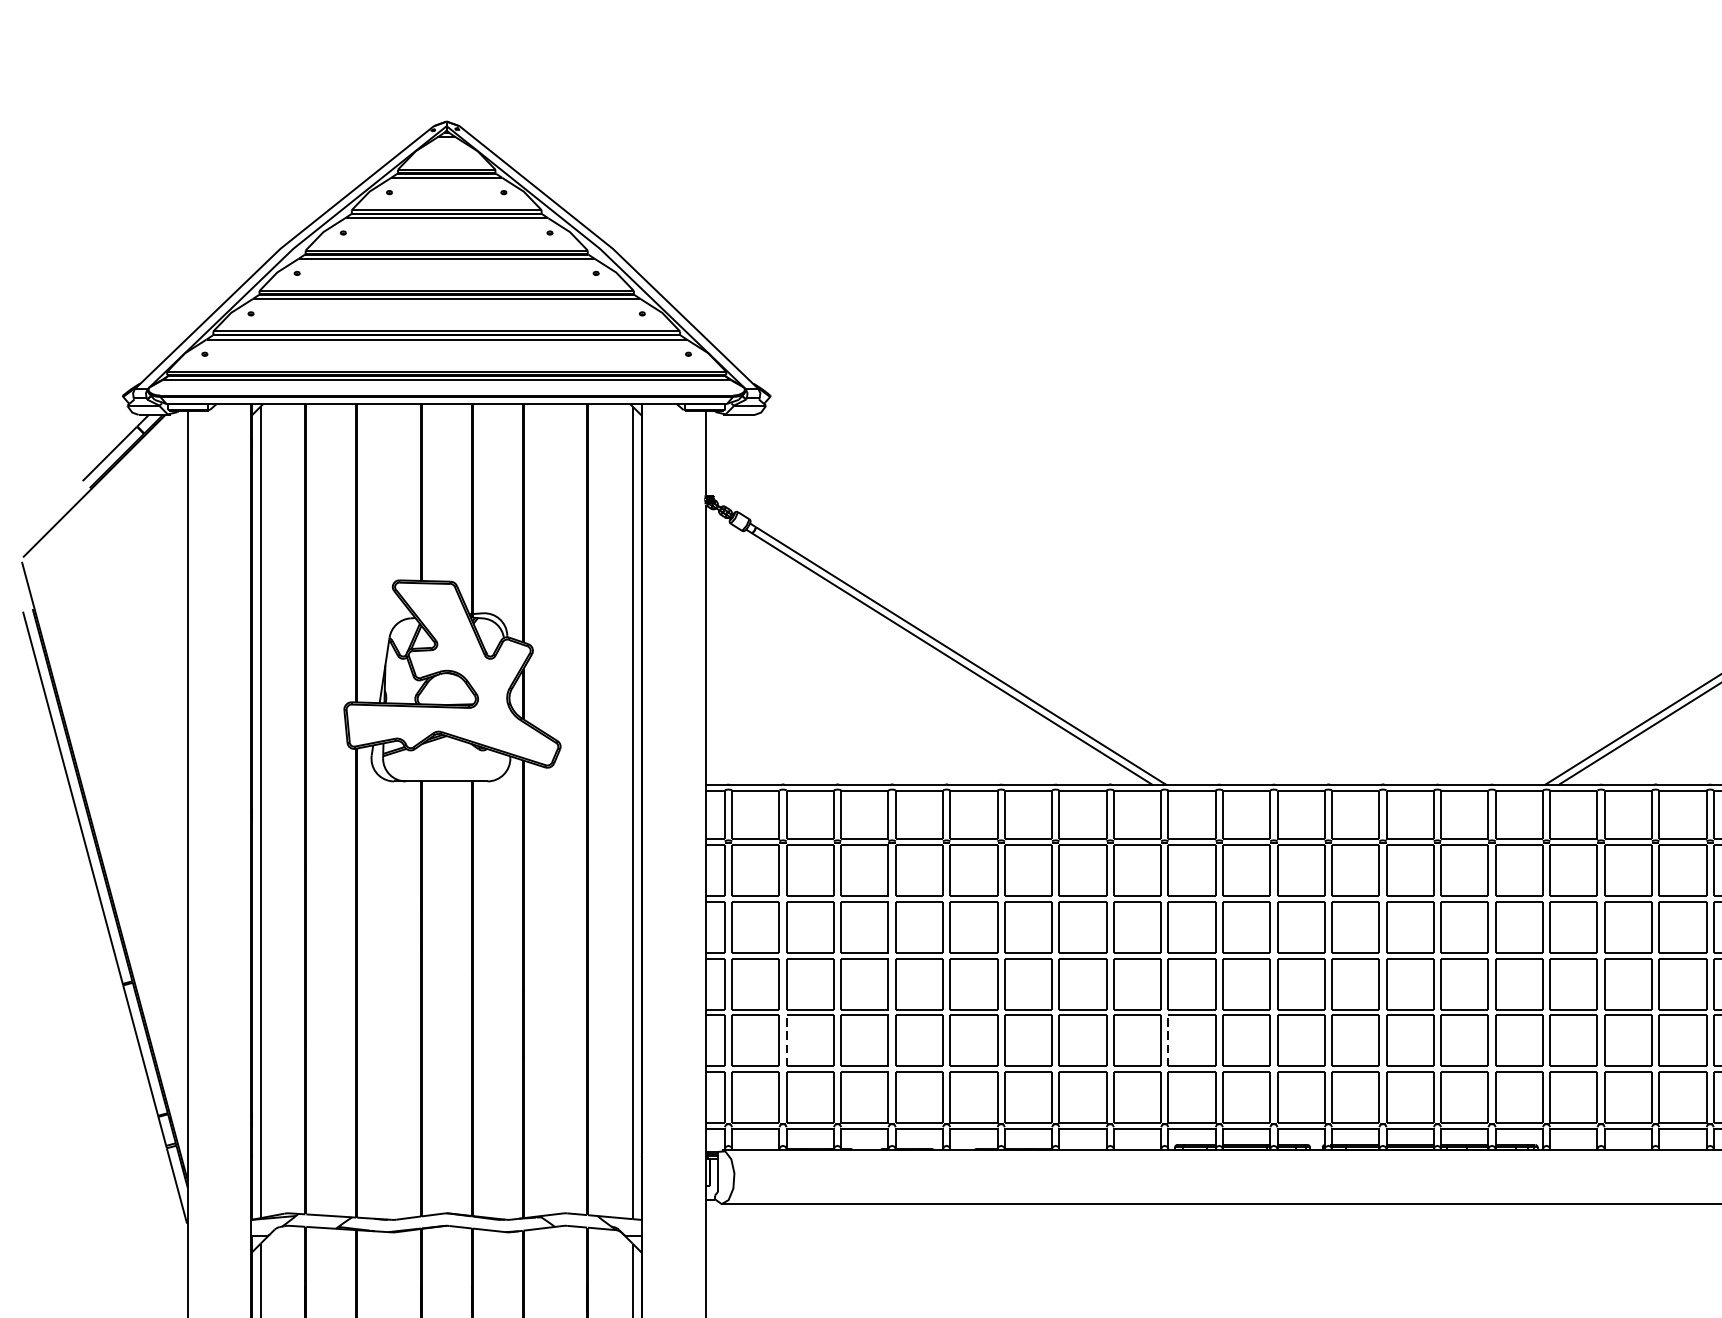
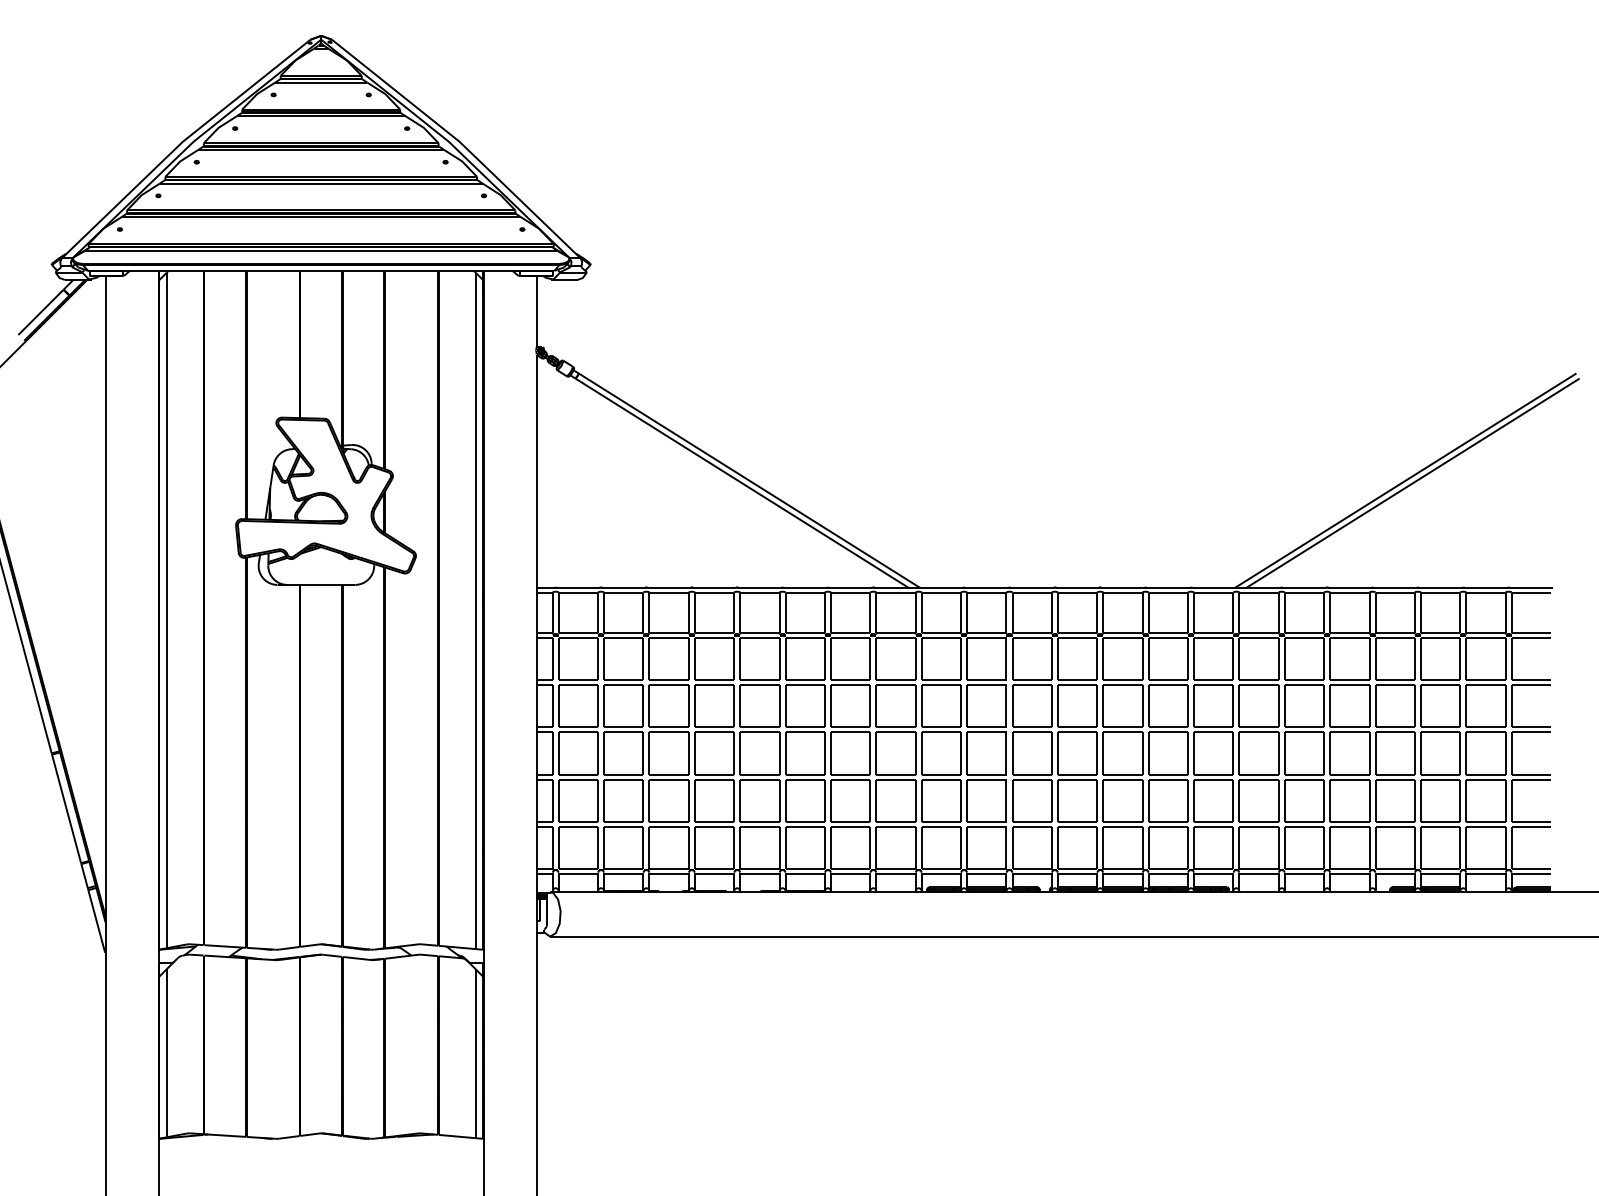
line: (787, 1040) -> (604, 800), dashed -> solid
line: (1168, 1040) -> (921, 800), dashed -> solid

